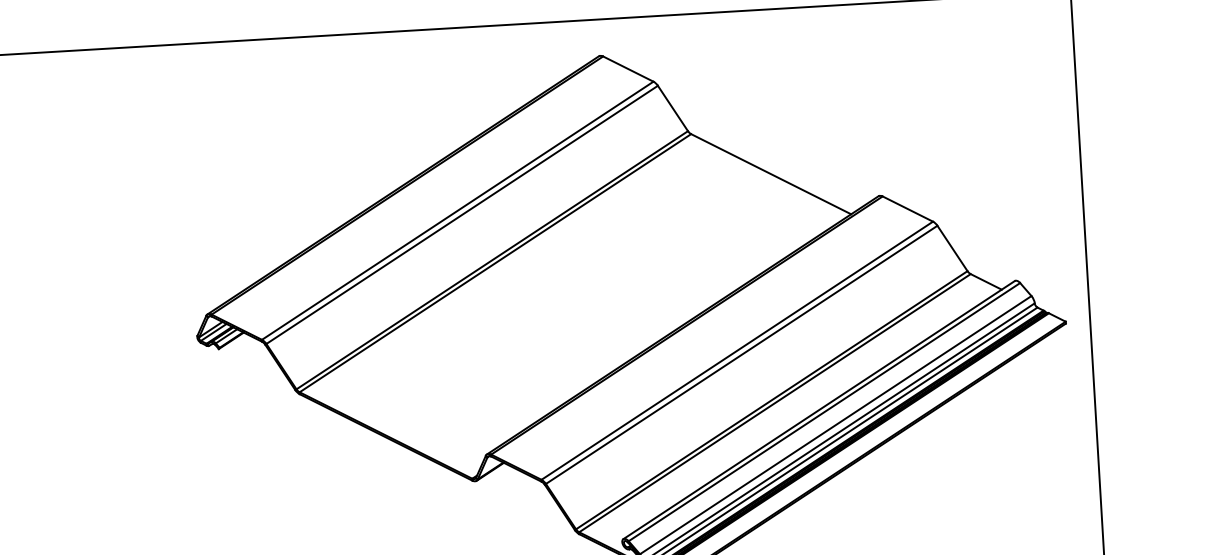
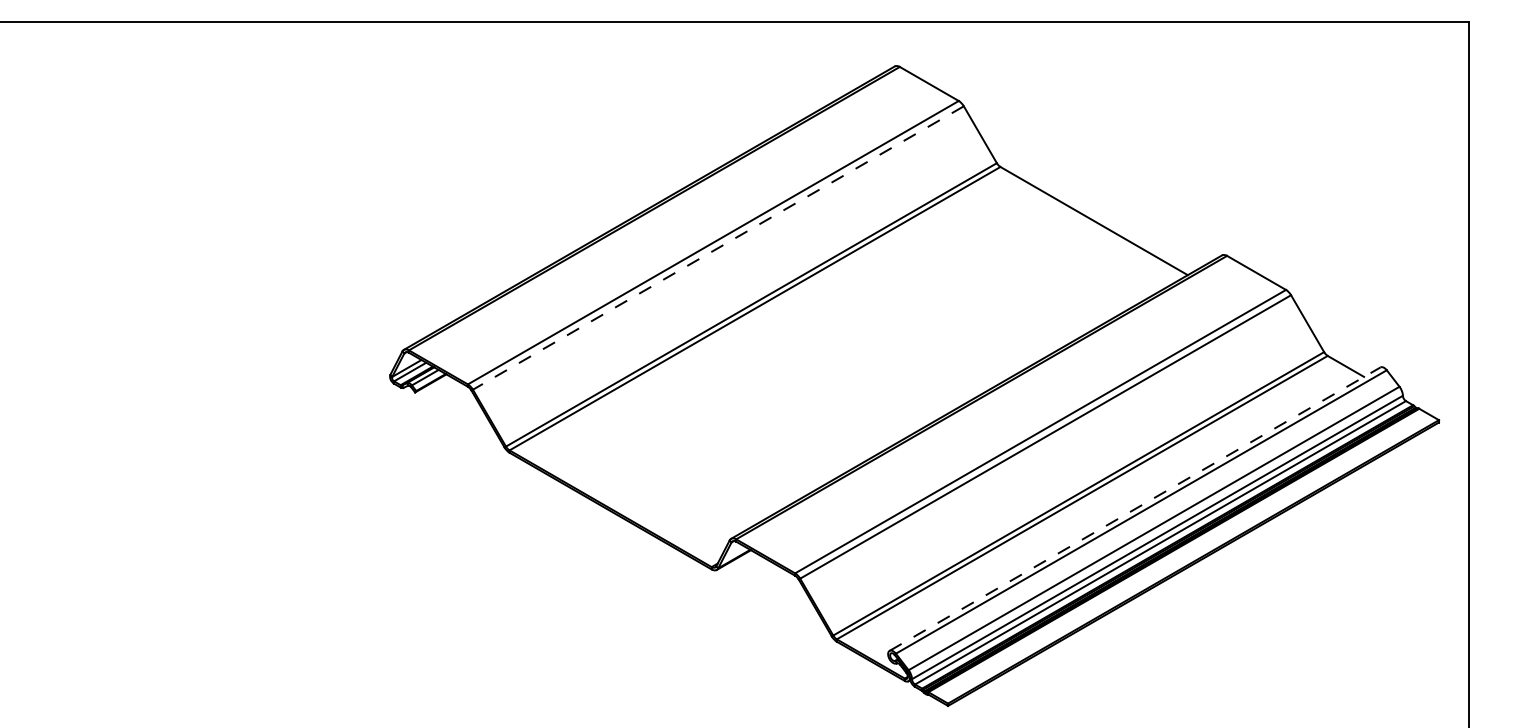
line: (461, 215) -> (717, 248), solid -> dashed
line: (819, 409) -> (1135, 508), solid -> dashed

